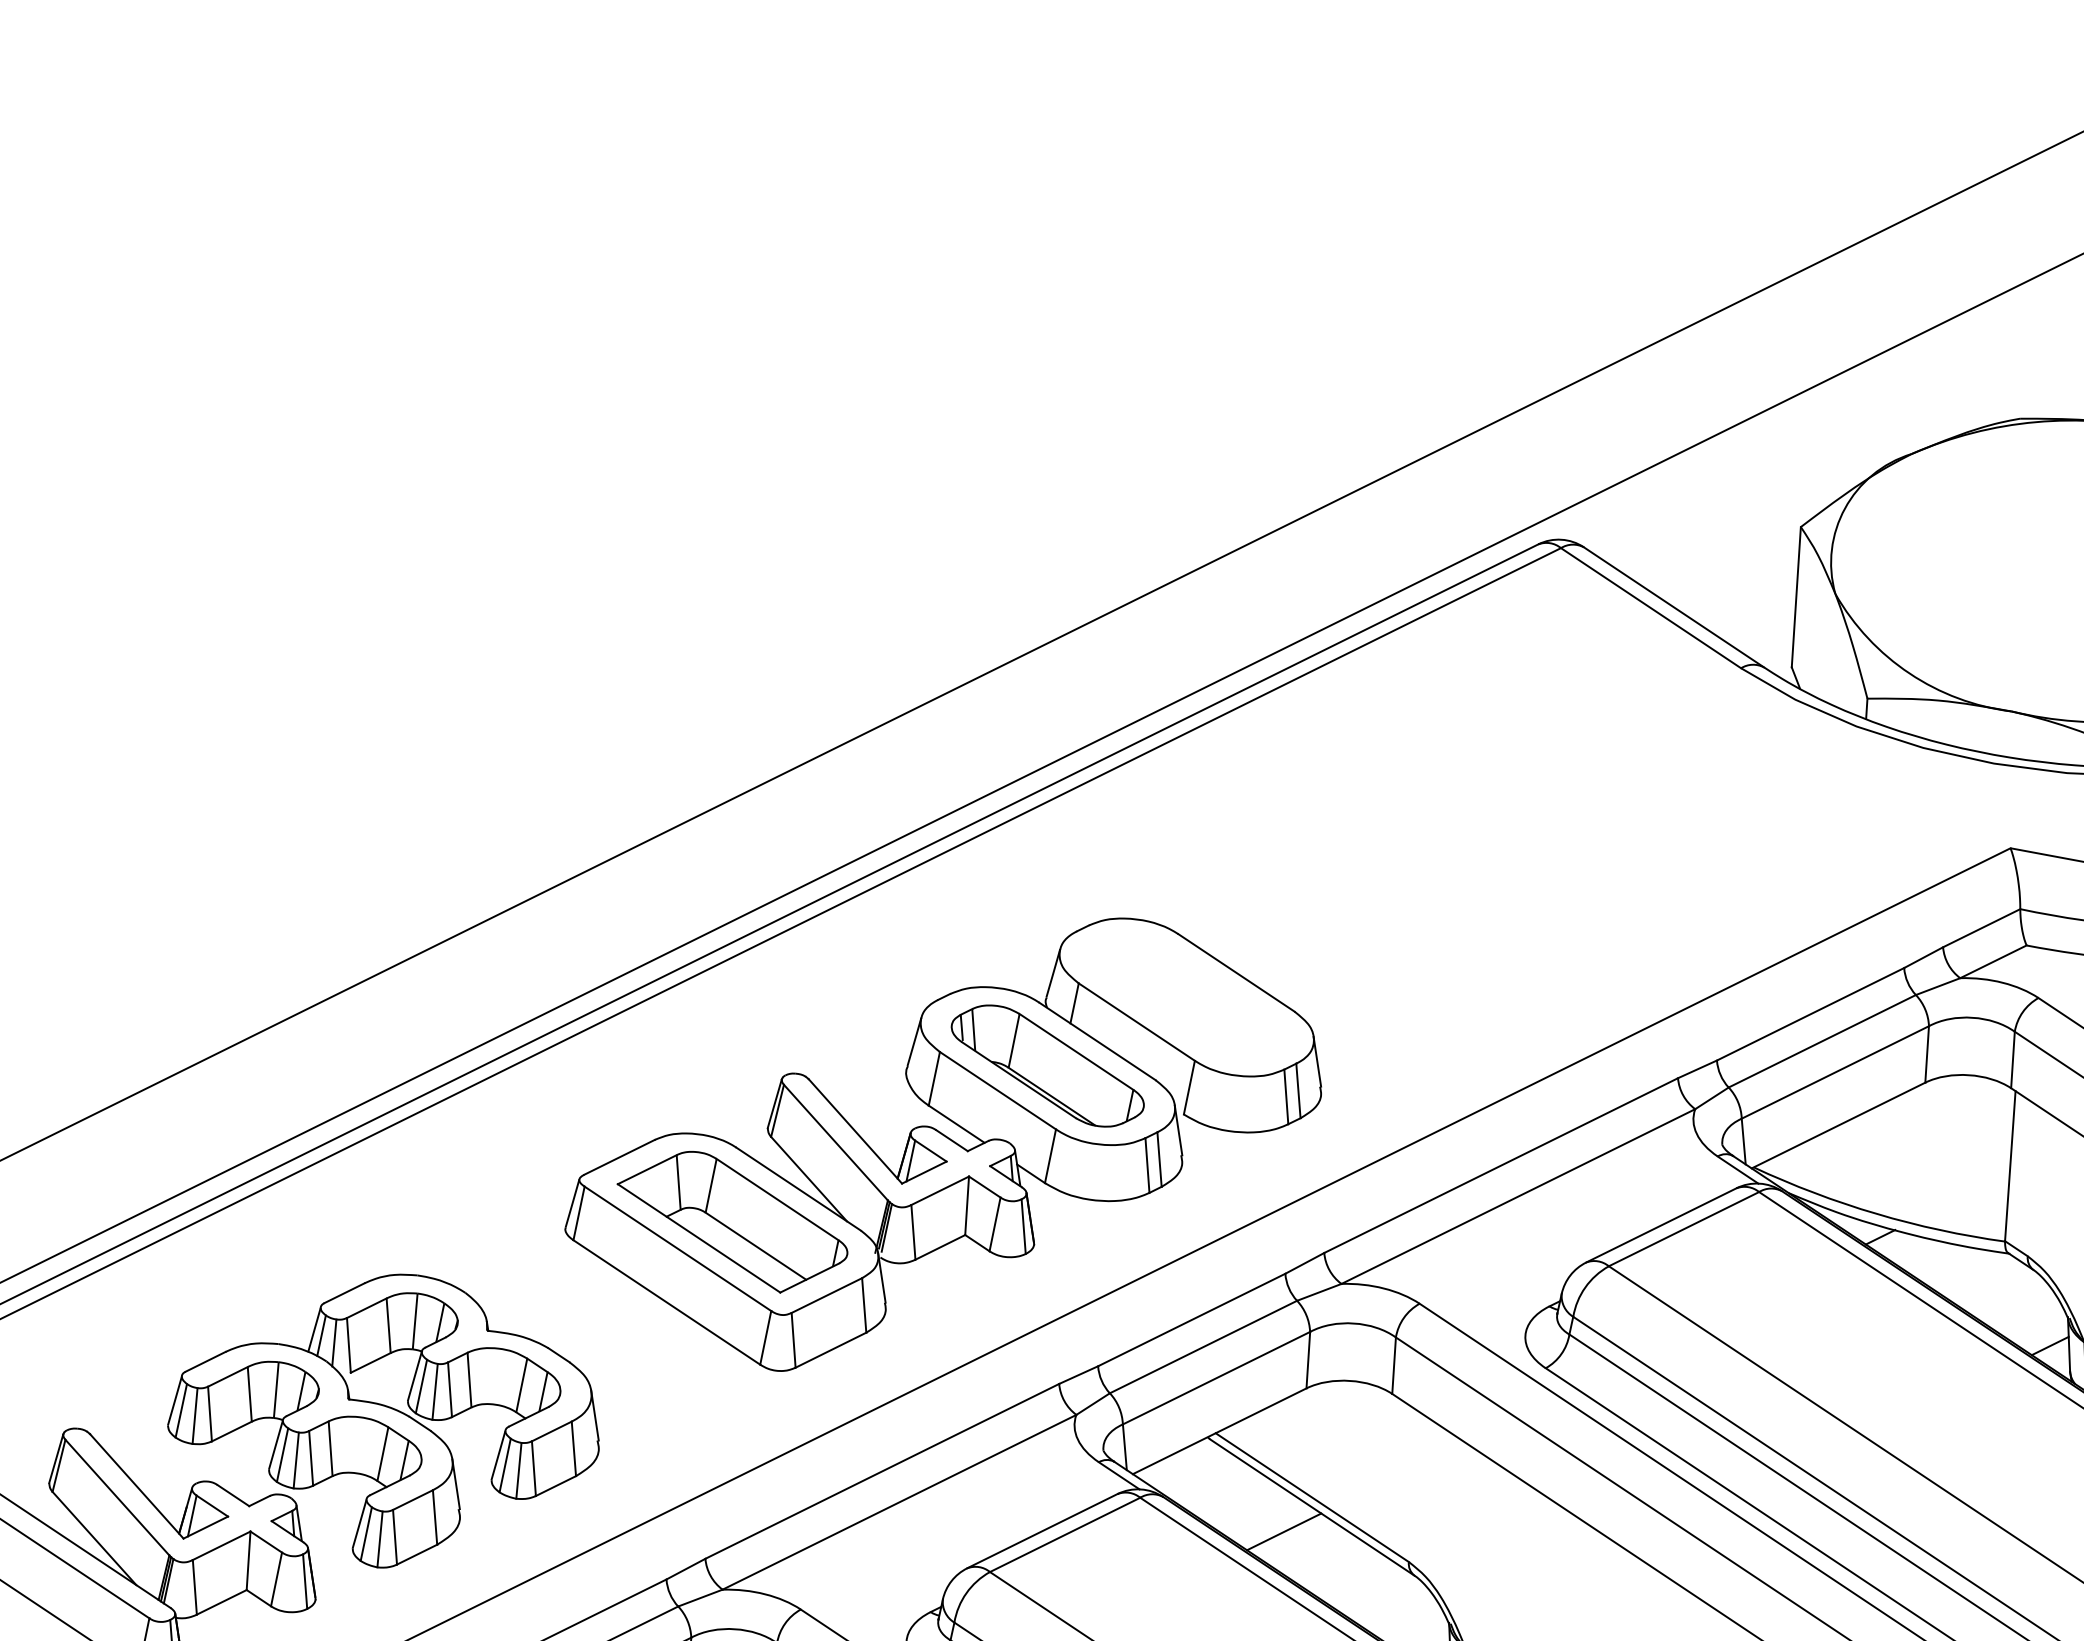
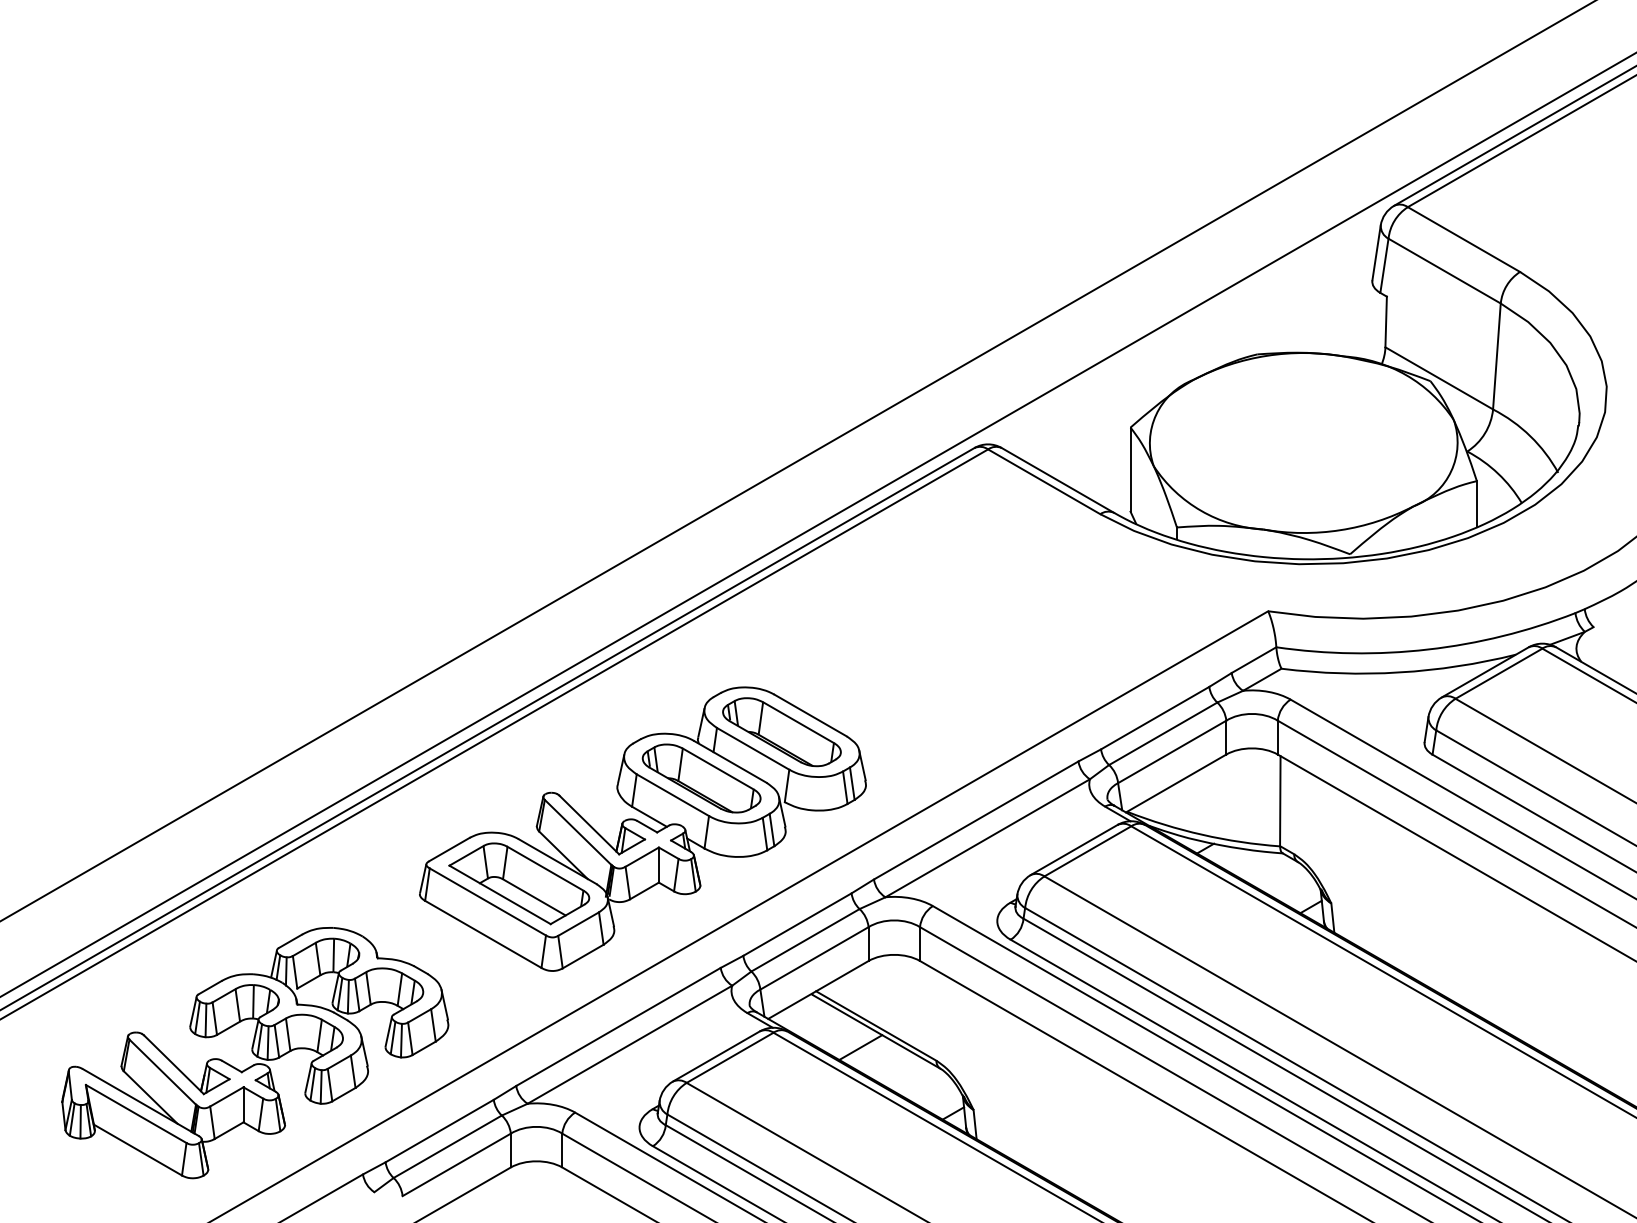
part: (1185, 997) -> (781, 732), added

